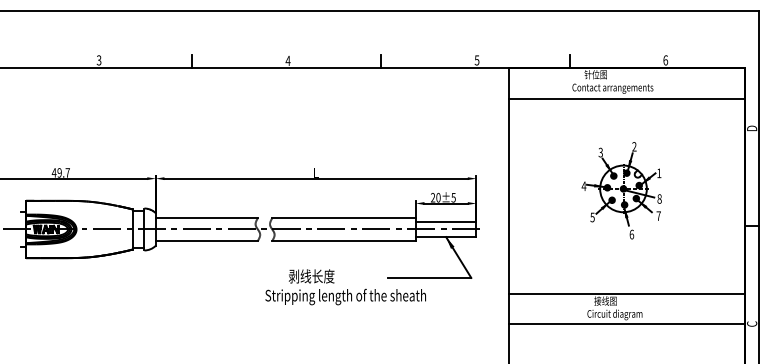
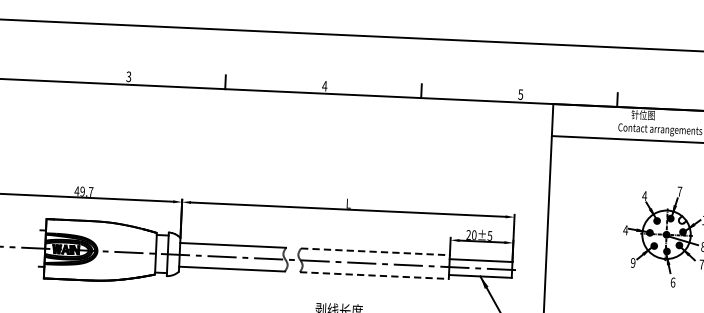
text: (634, 146) -> (679, 191), 2 -> 7
text: (600, 152) -> (644, 195), 3 -> 4
text: (592, 217) -> (633, 262), 5 -> 9
line: (344, 218) -> (375, 252), solid -> dashed
line: (344, 240) -> (374, 275), solid -> dashed

